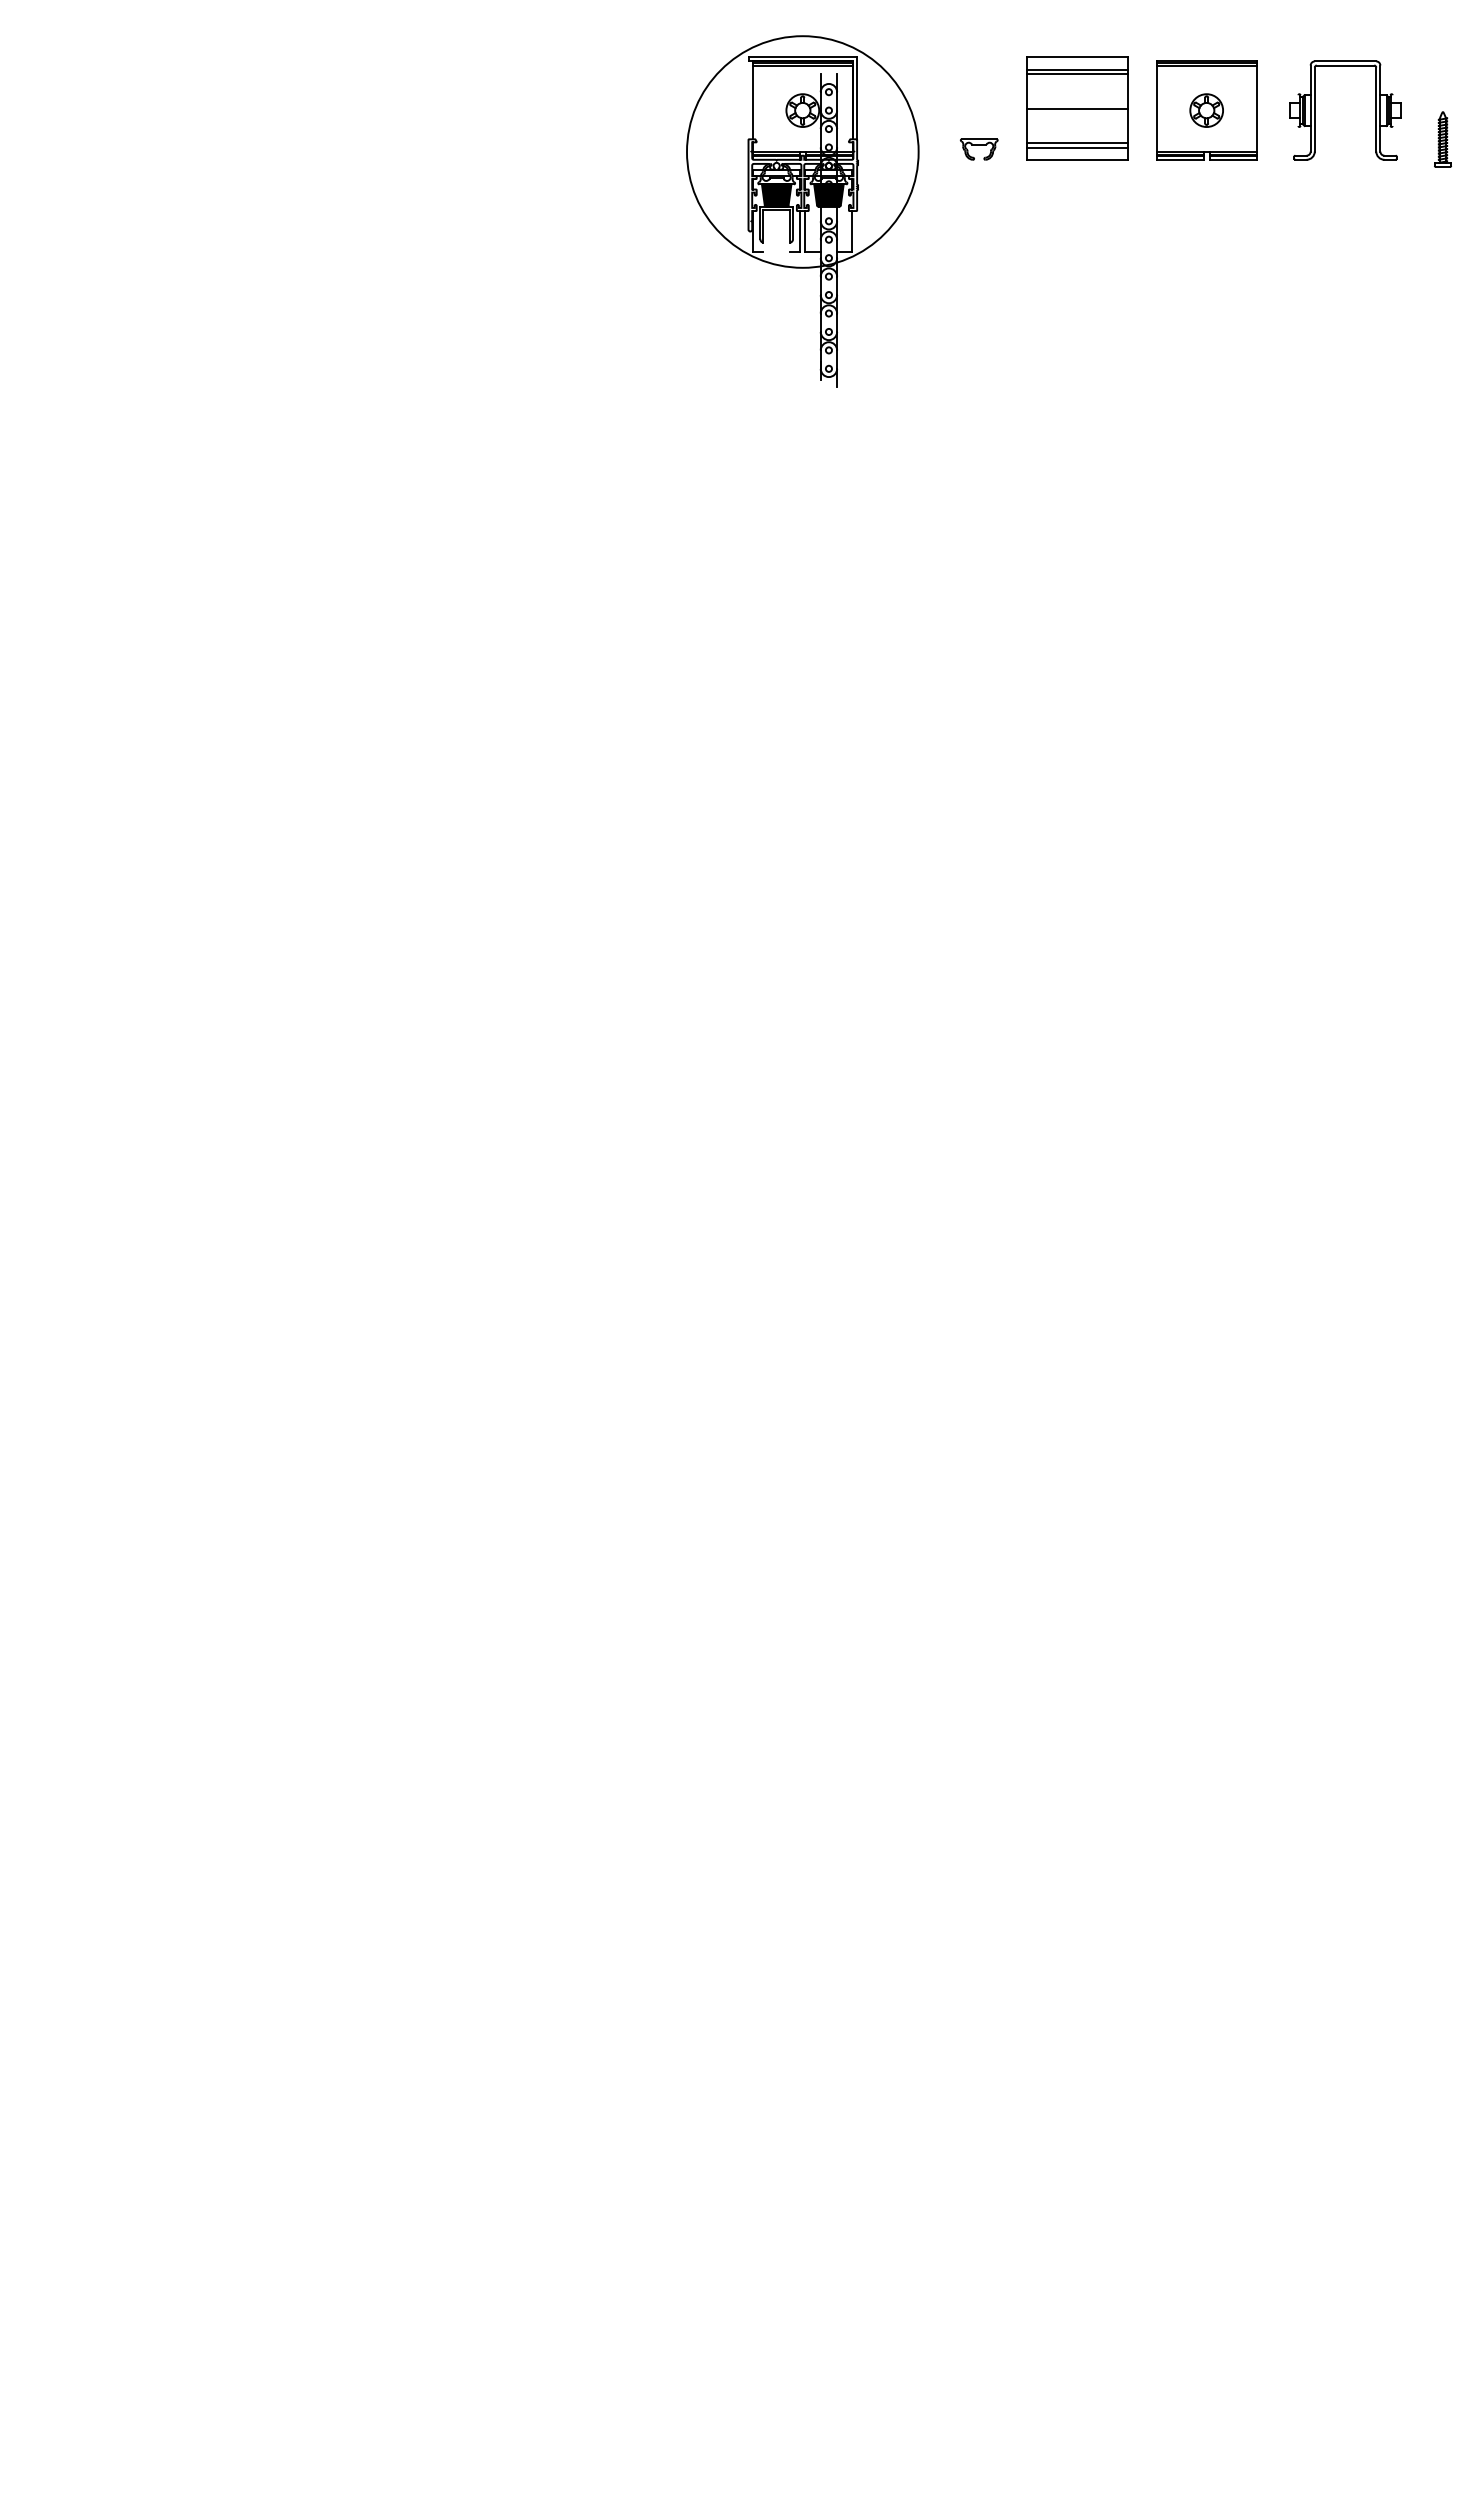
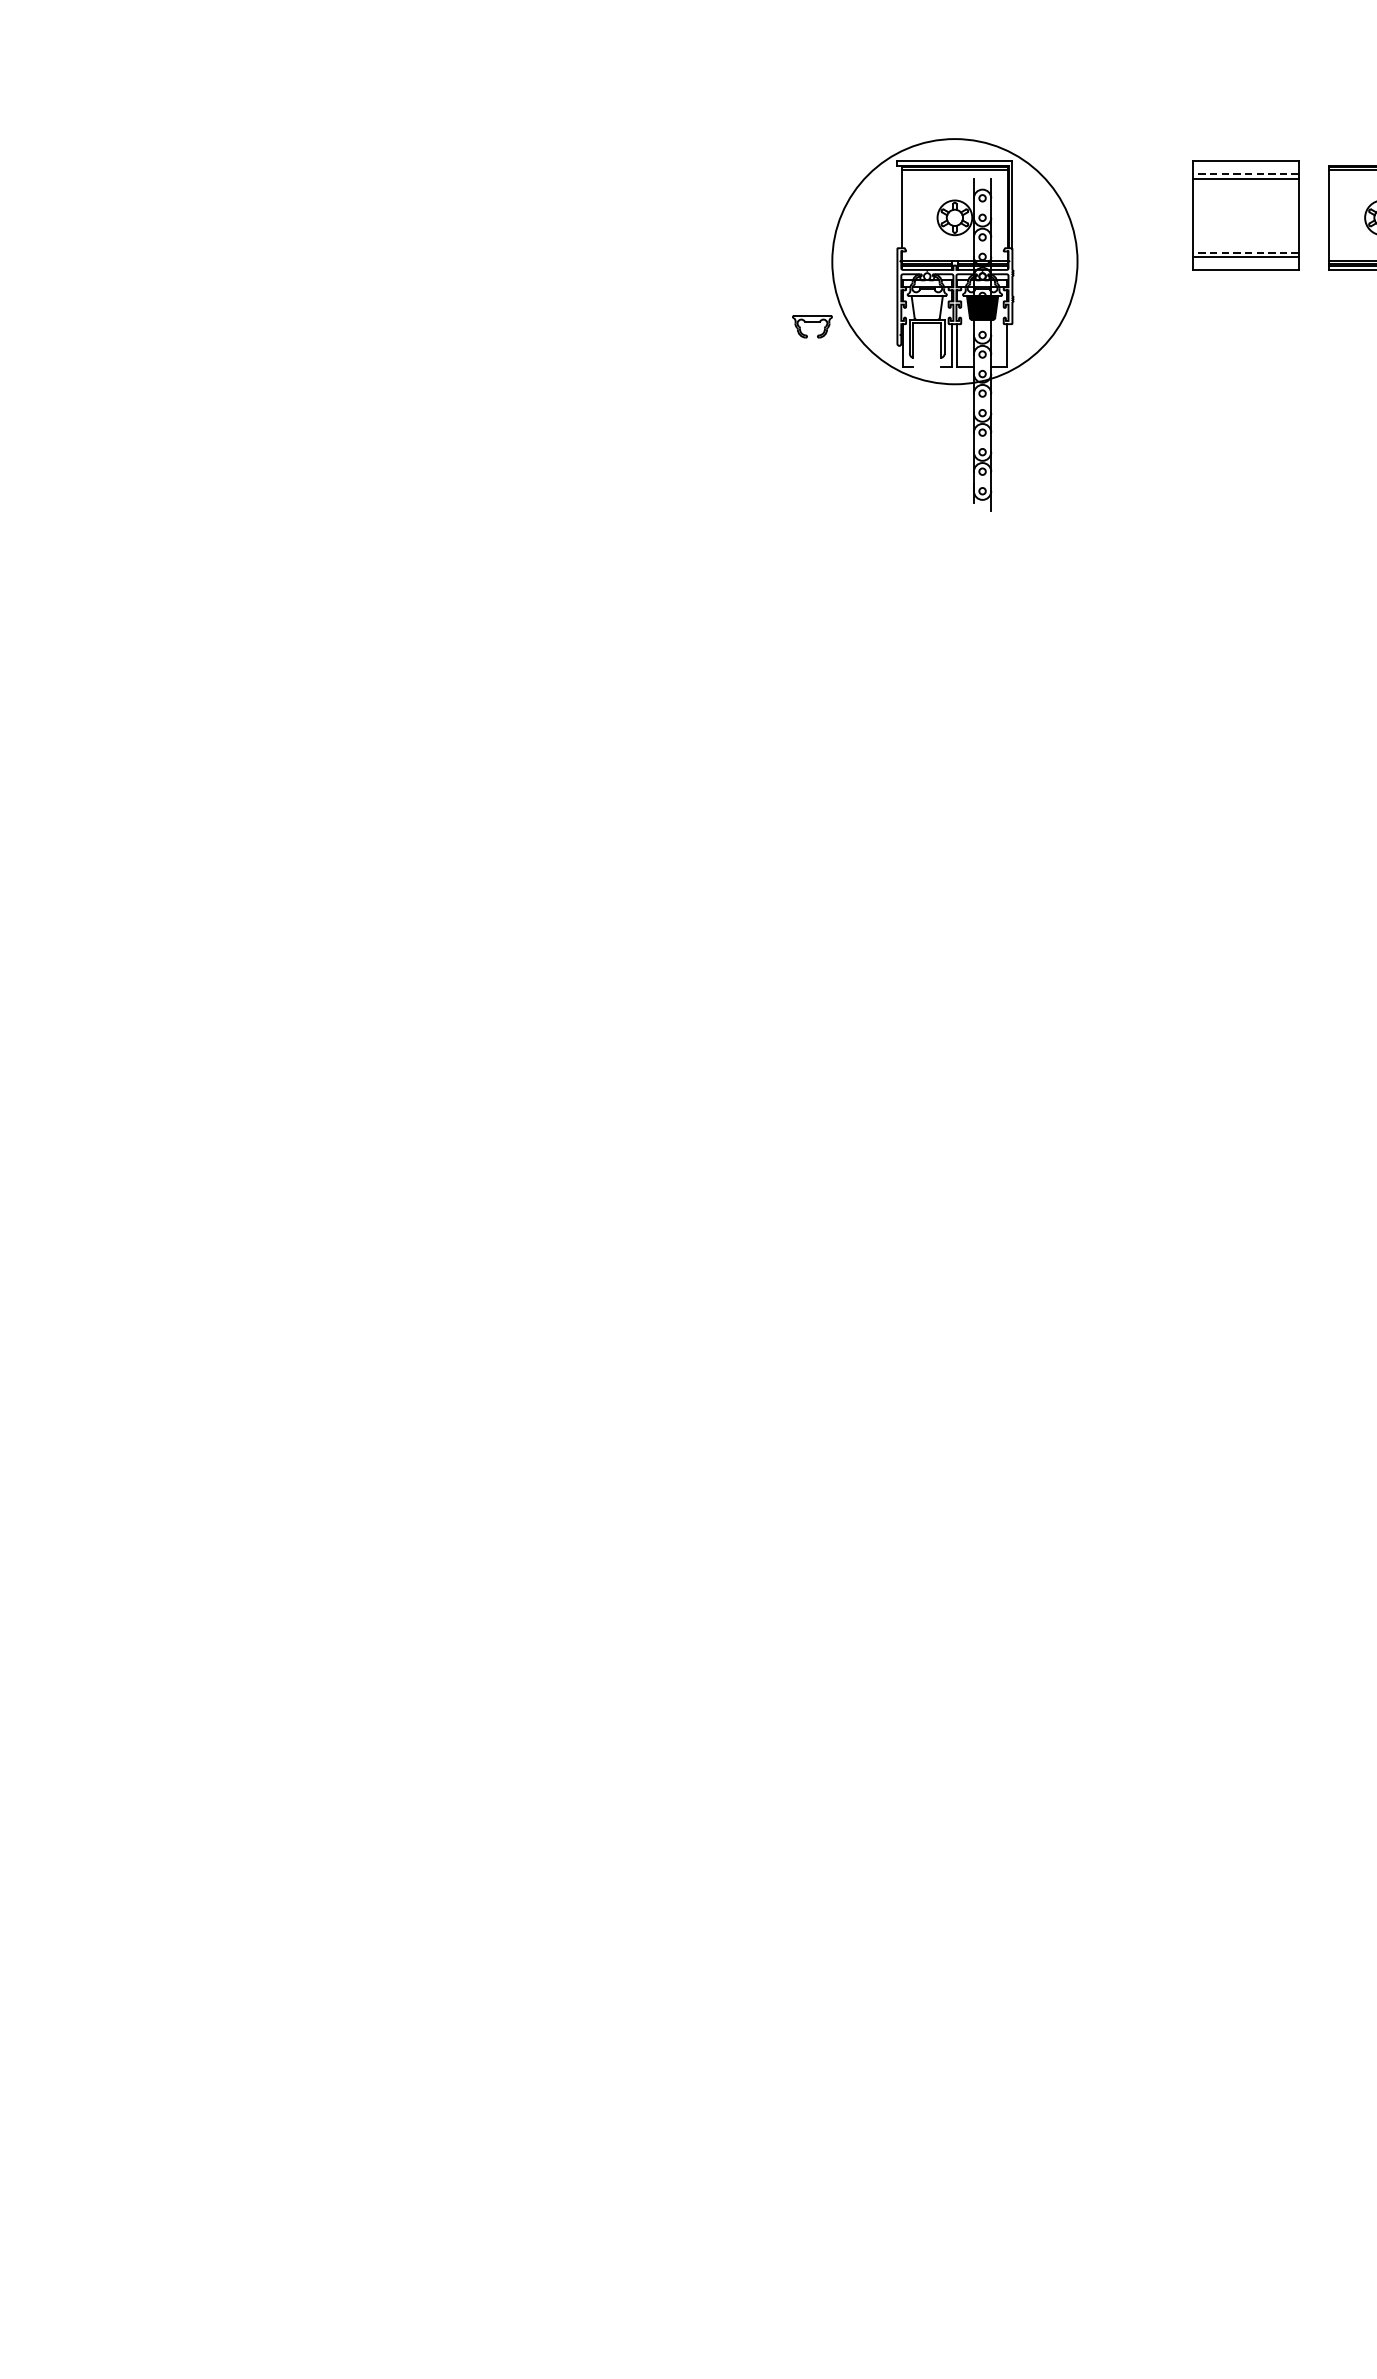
line: (1077, 69) -> (1245, 174), solid -> dashed
line: (1077, 108) -> (1245, 215), removed
line: (1077, 143) -> (1245, 252), solid -> dashed
part: (979, 149) -> (812, 326), moved
fill: (776, 195) -> (927, 307), removed

